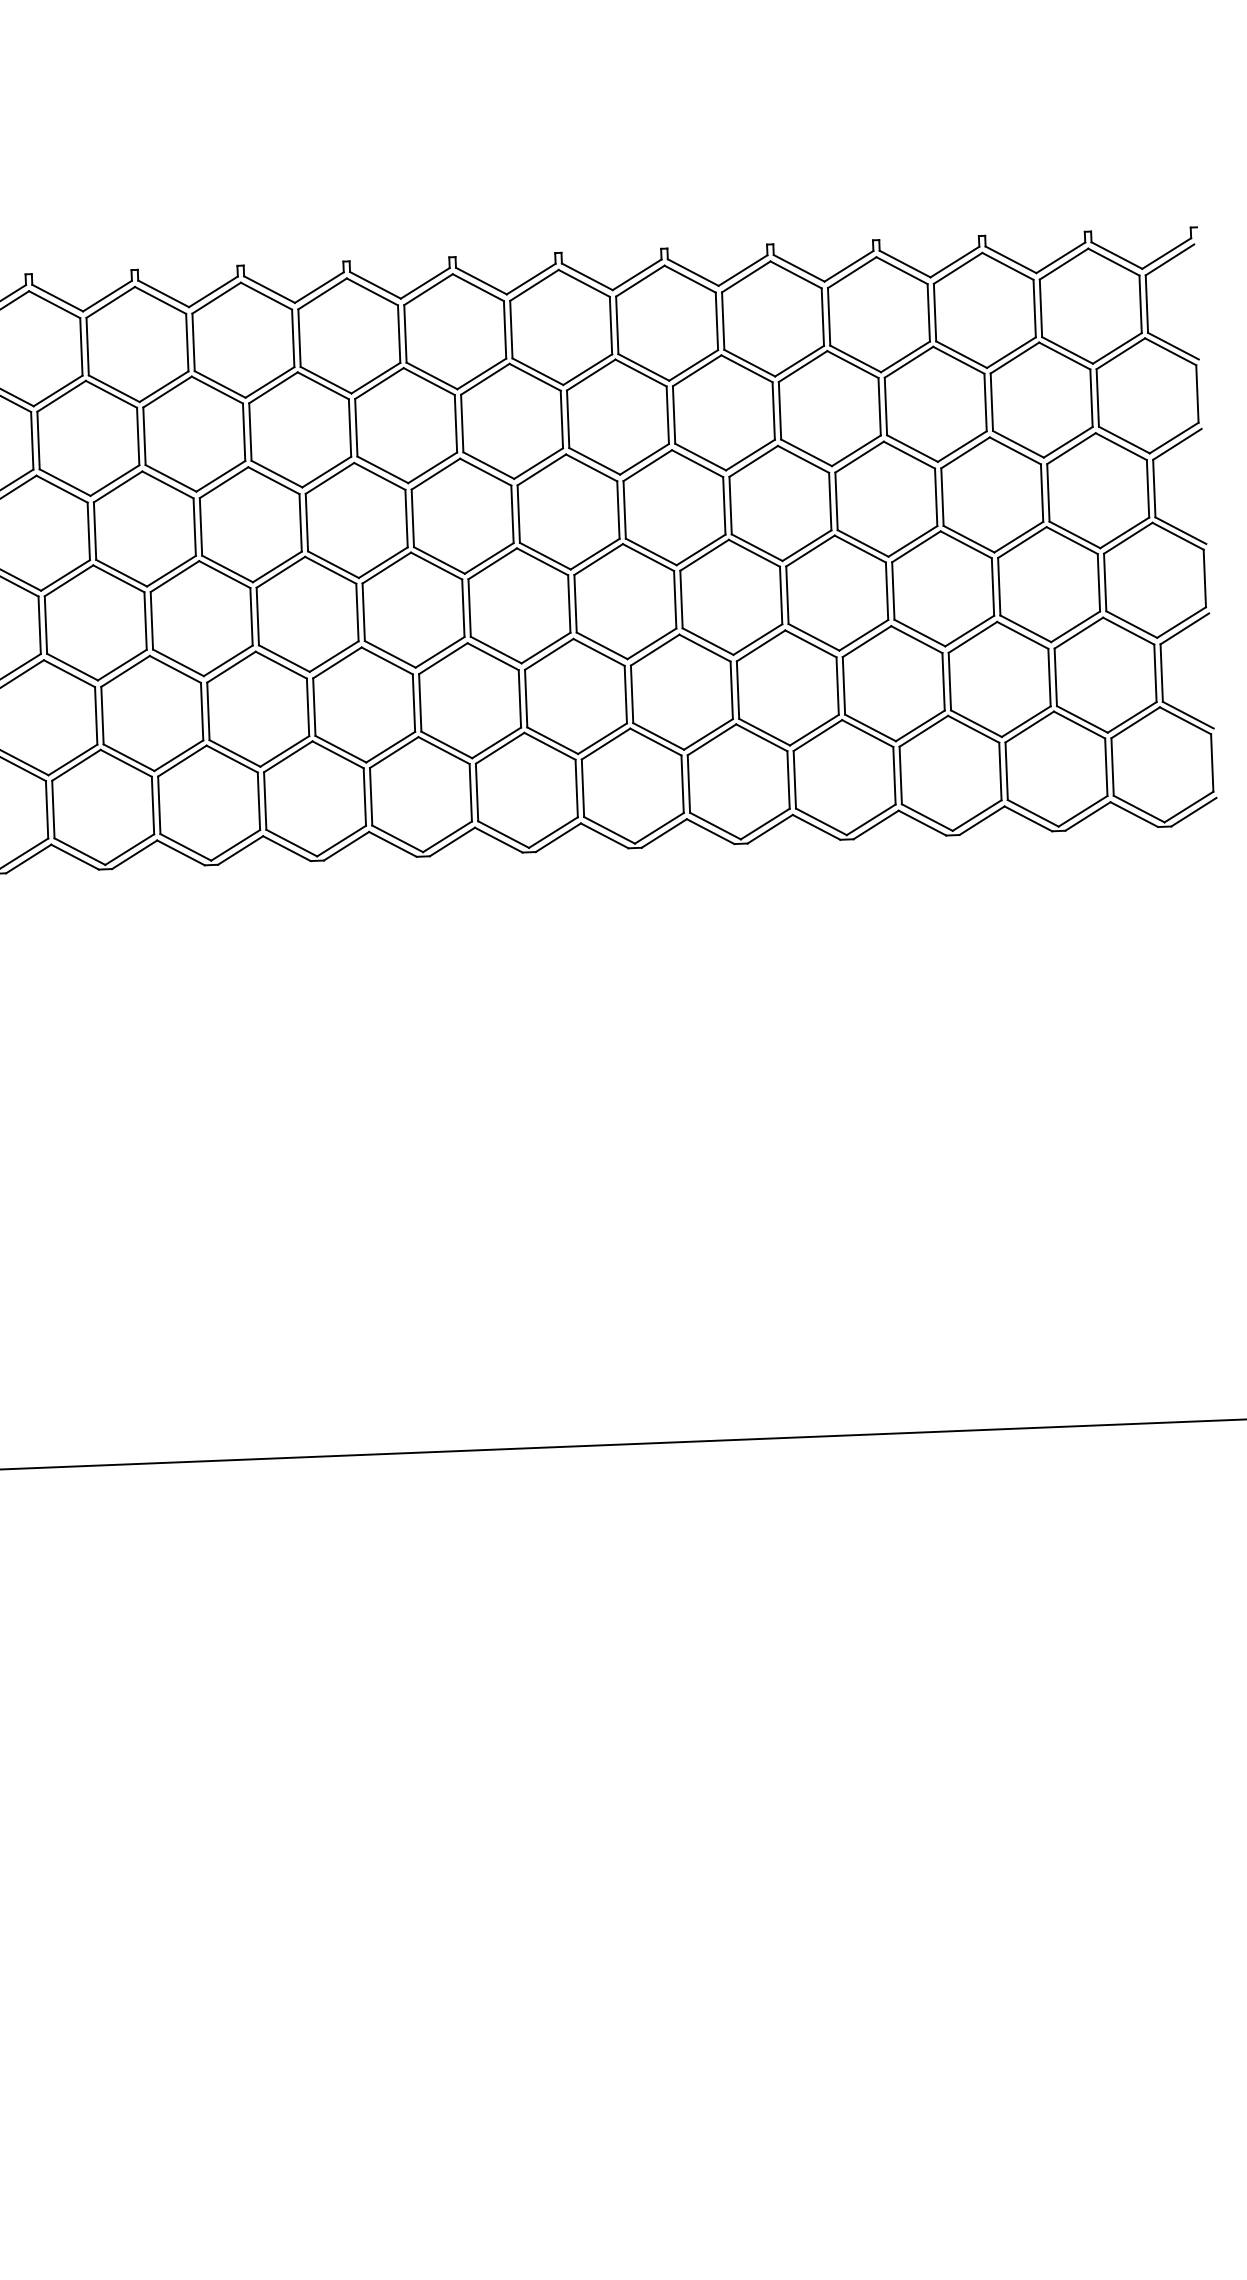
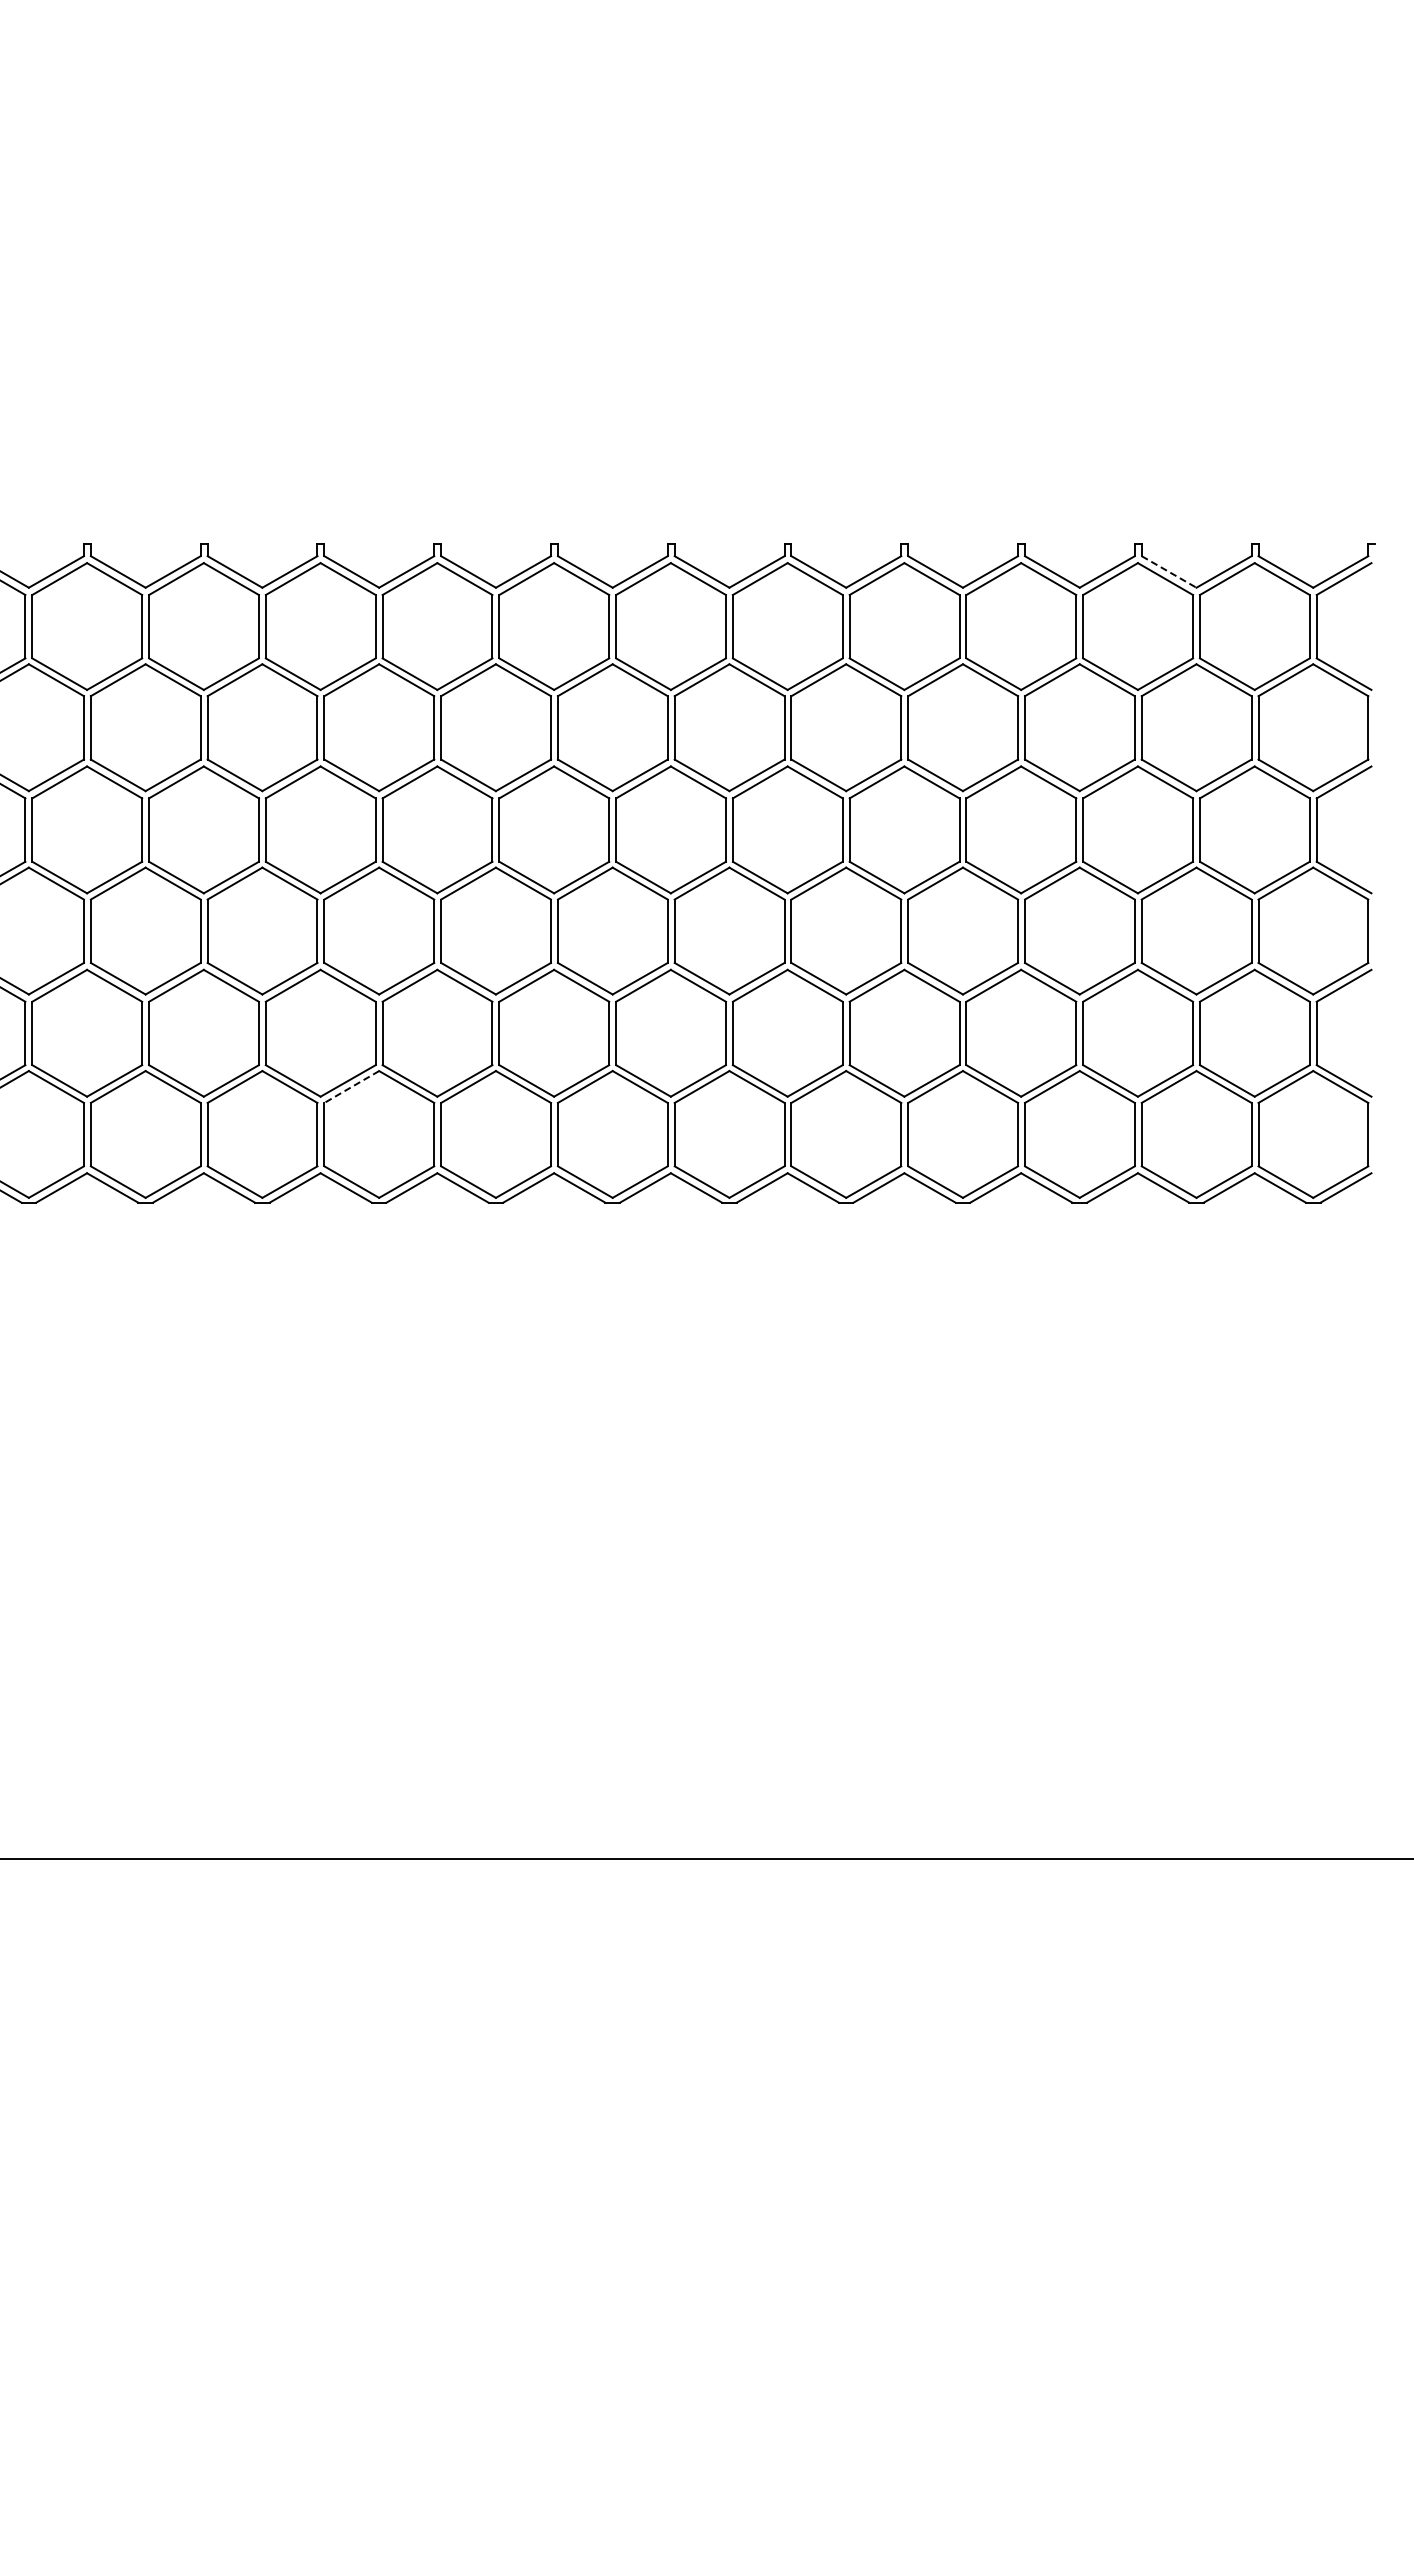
line: (1011, 259) -> (1169, 571), solid -> dashed
line: (288, 757) -> (351, 1087), solid -> dashed

